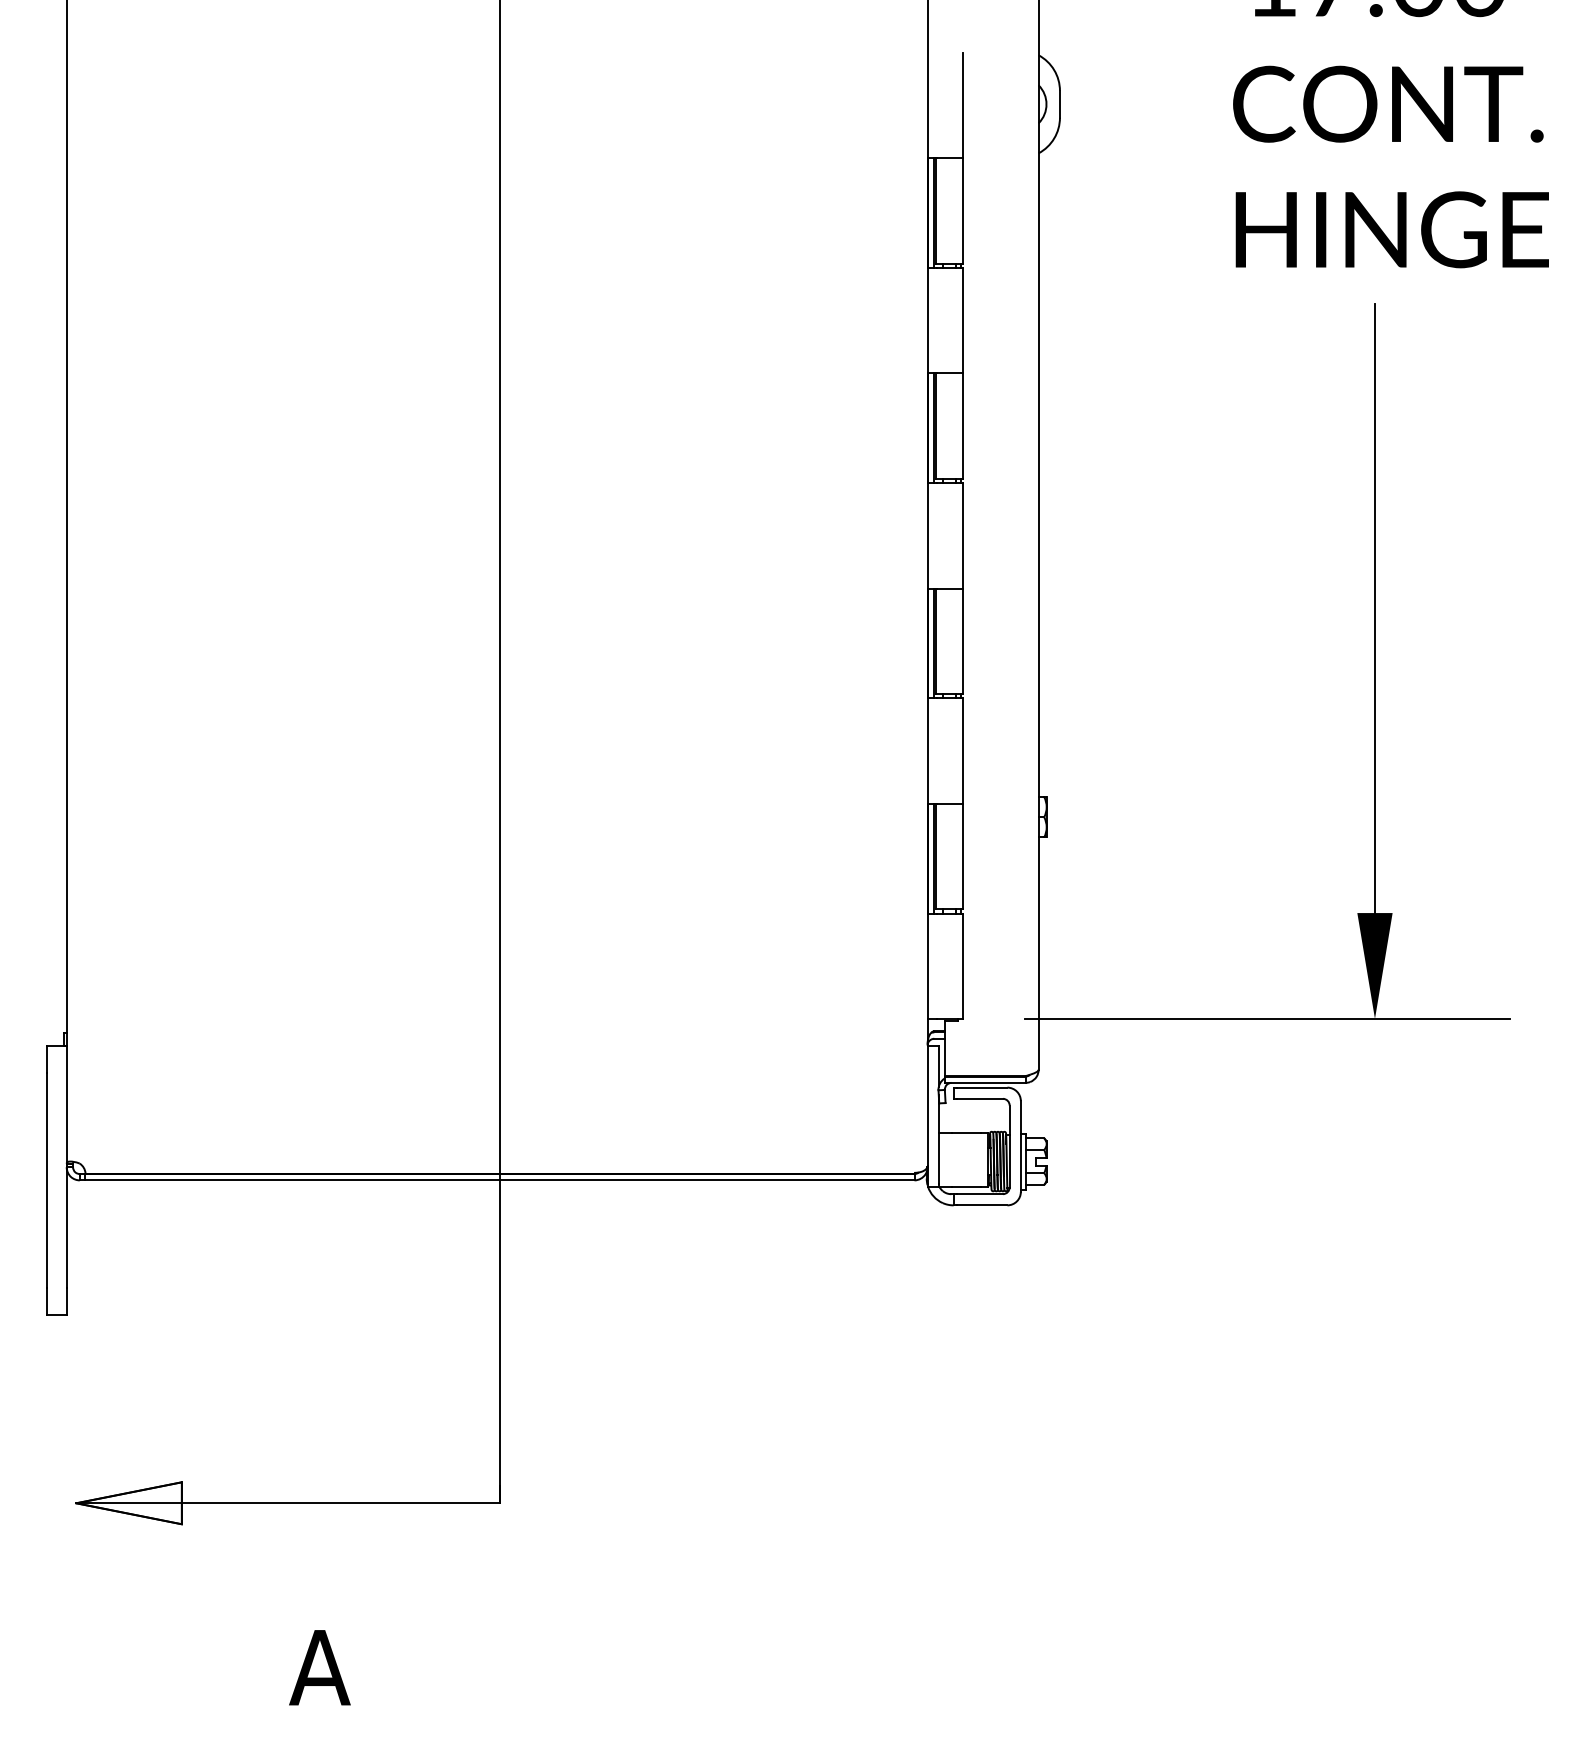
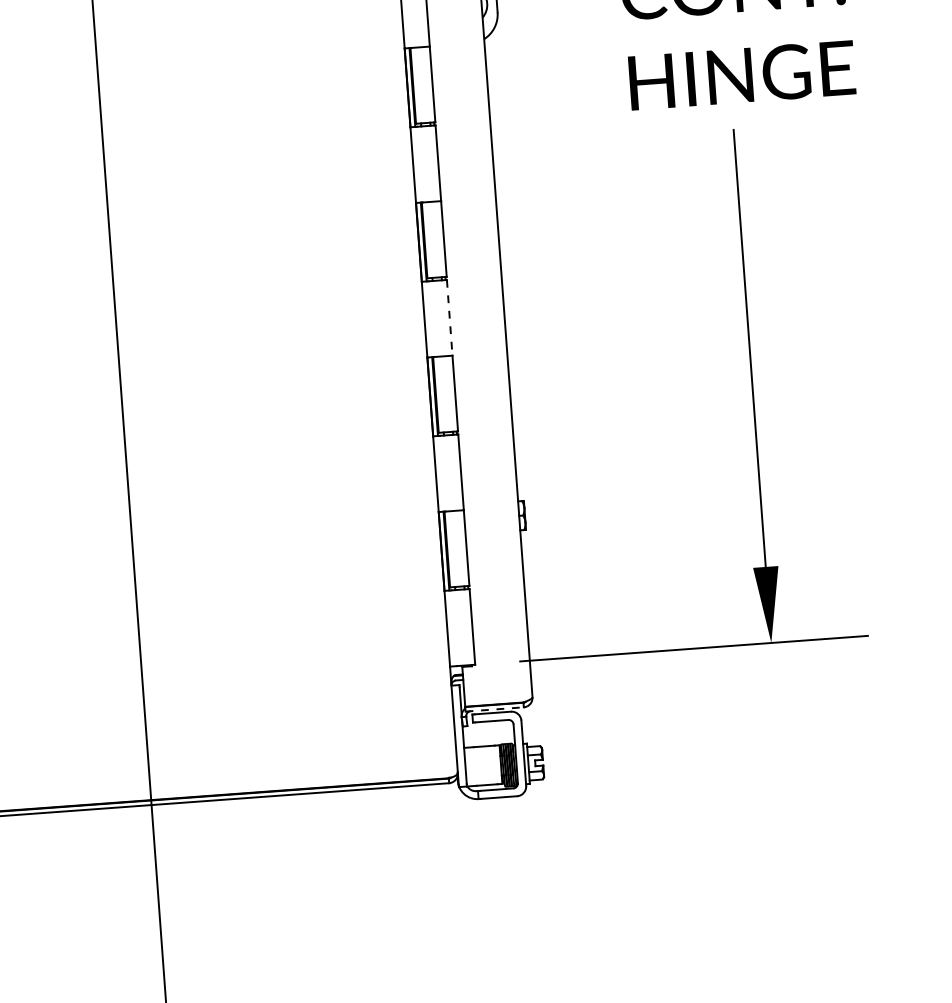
line: (962, 535) -> (449, 317), solid -> dashed
line: (985, 1082) -> (495, 709), solid -> dashed

